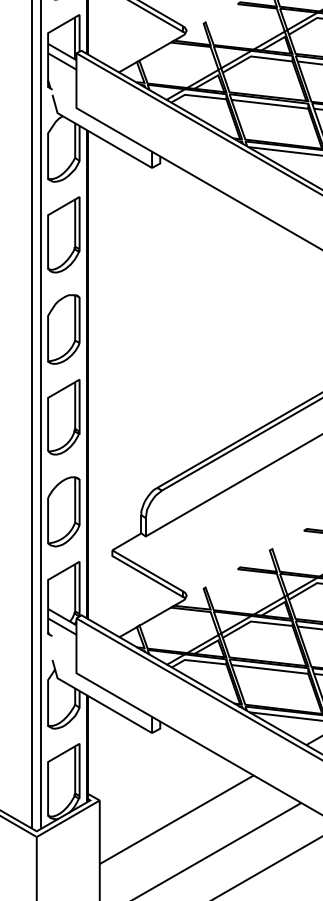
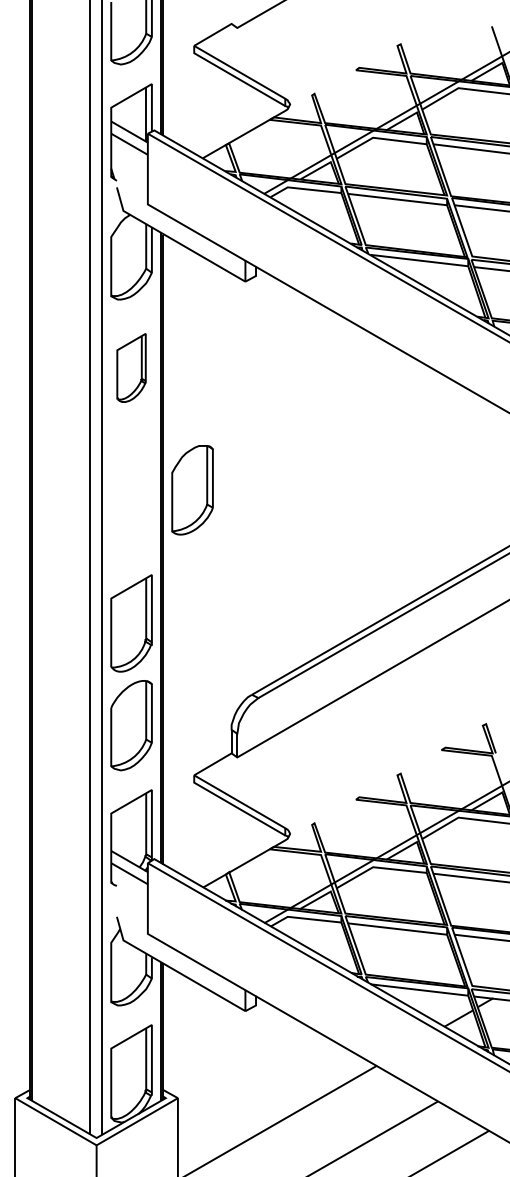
part: (63, 234) -> (131, 367), size x0.7
part: (63, 329) -> (192, 490), moved
part: (63, 417) -> (131, 623), moved

